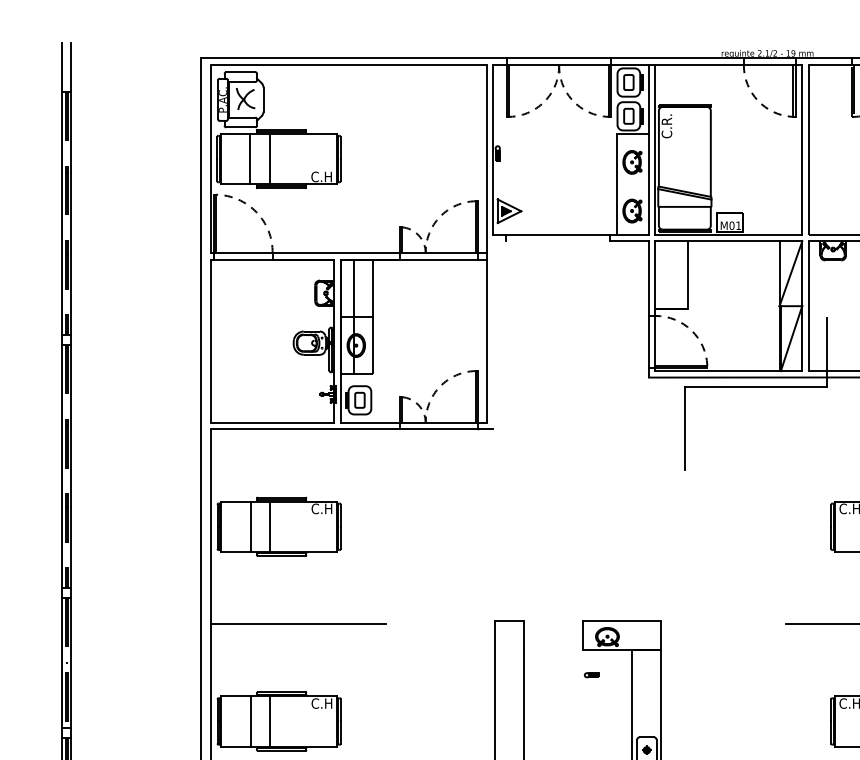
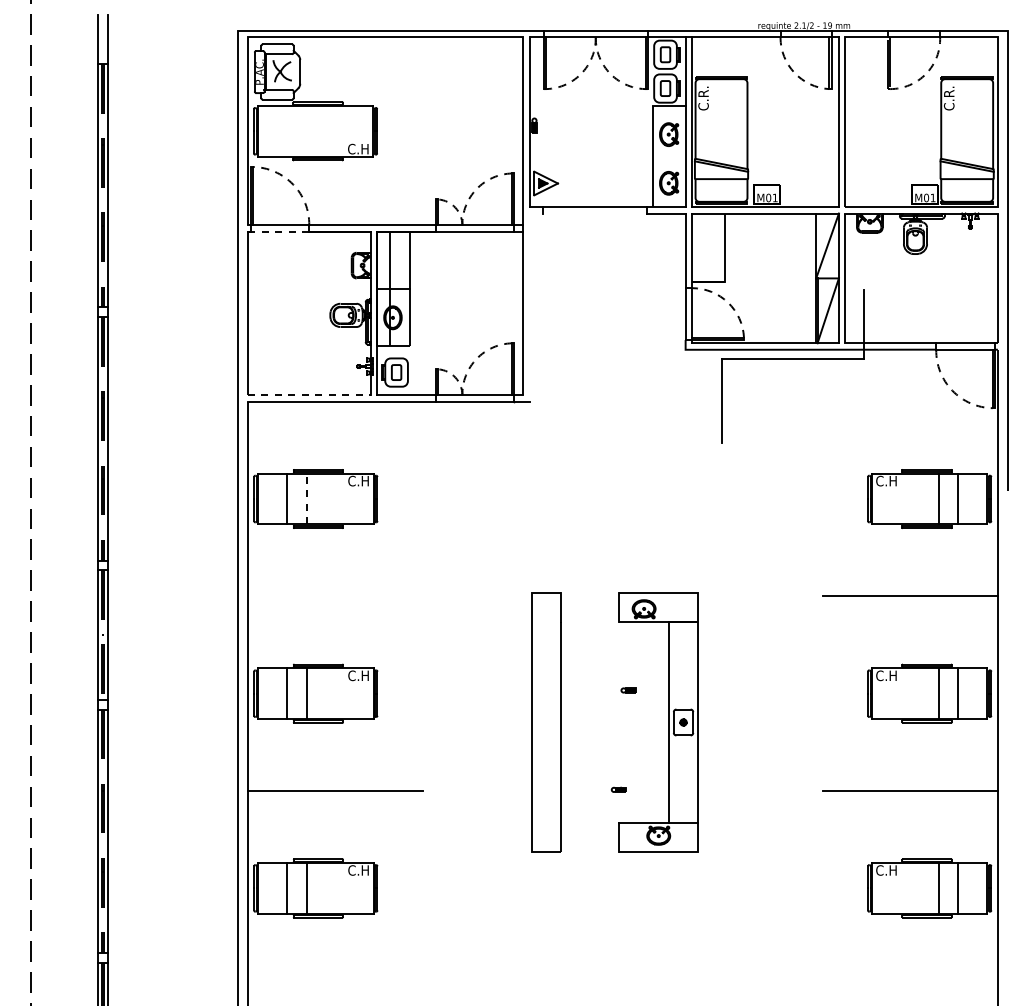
line: (249, 158) -> (286, 130), removed
line: (269, 158) -> (306, 130), removed
line: (242, 259) -> (279, 231), solid -> dashed
line: (272, 423) -> (309, 395), solid -> dashed
line: (269, 526) -> (306, 498), solid -> dashed
line: (297, 624) -> (334, 596), removed
part: (591, 675) -> (628, 690), moved

